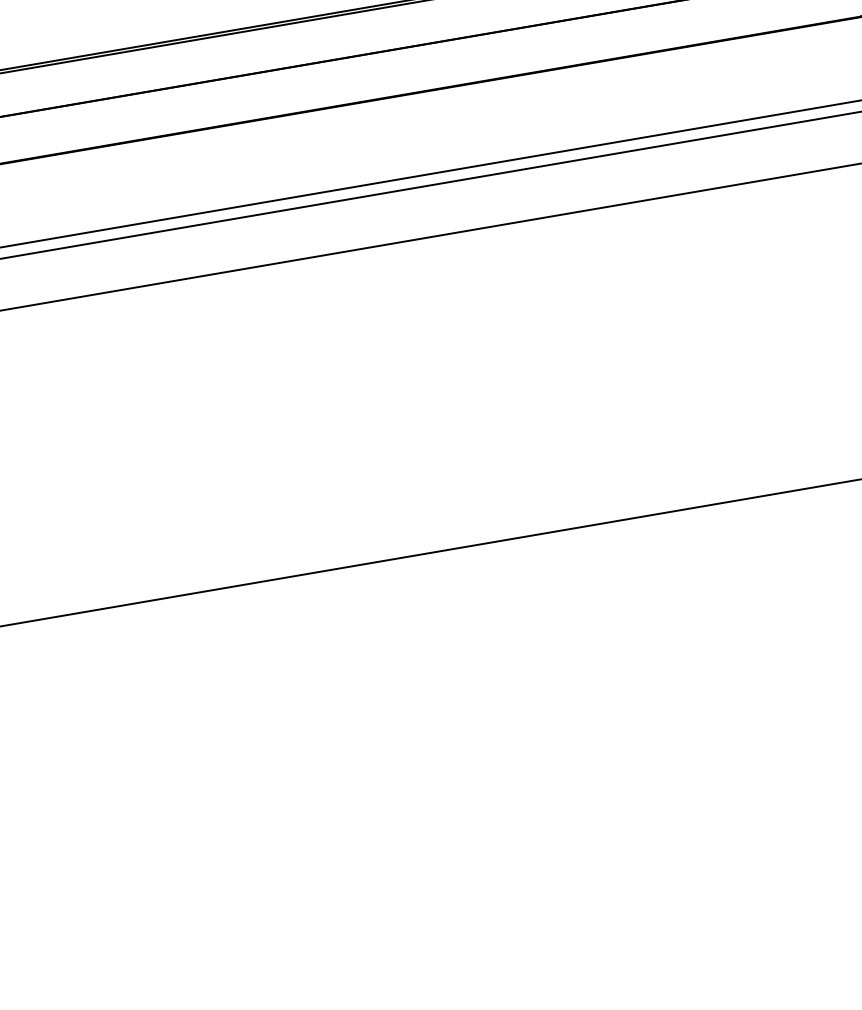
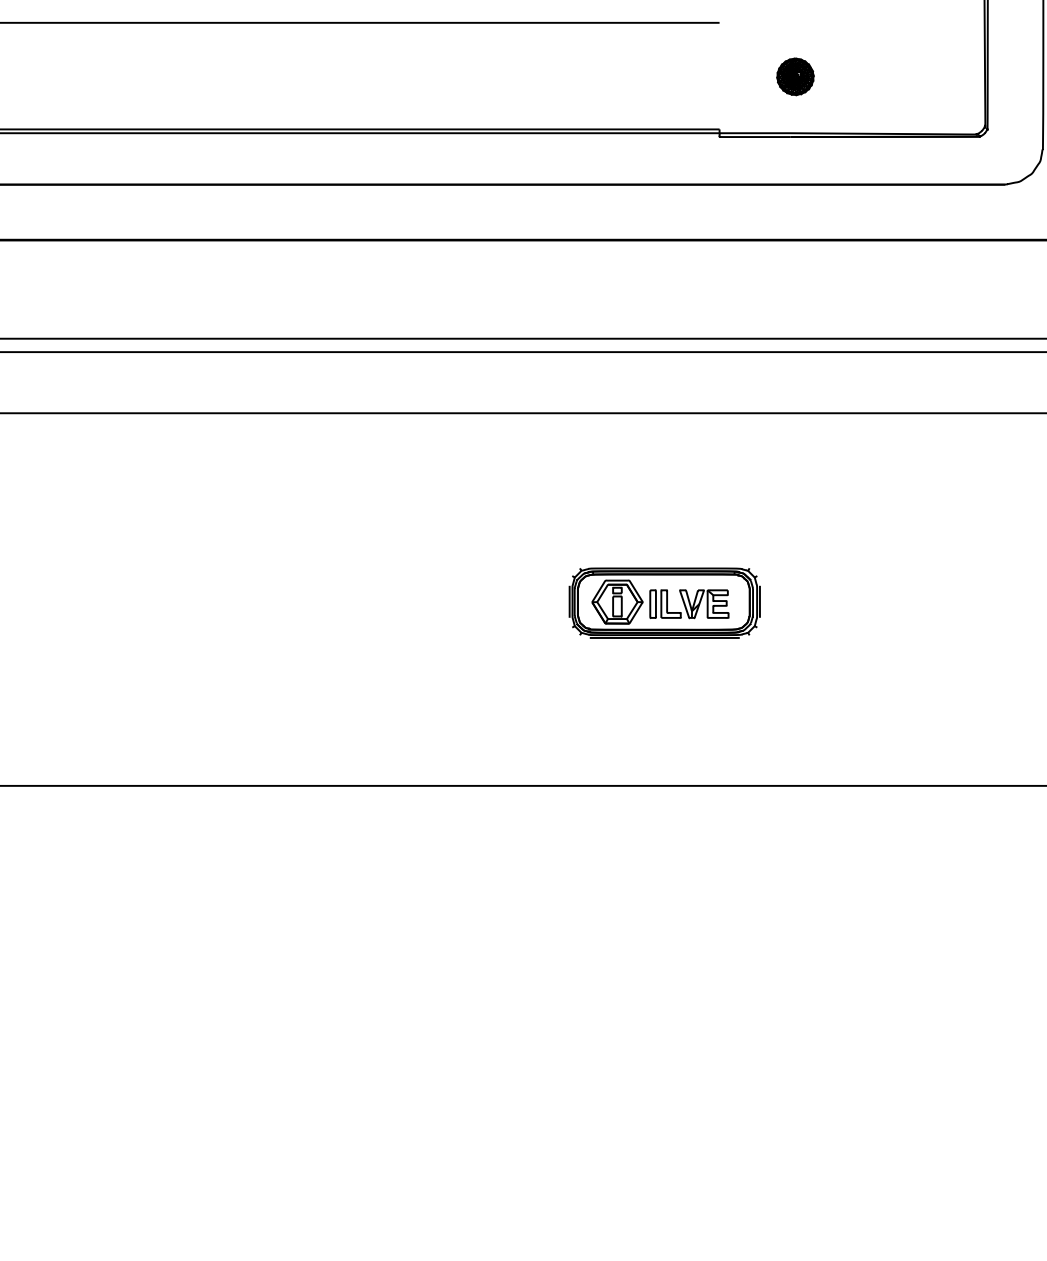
part: (581, 371) -> (664, 602), added

